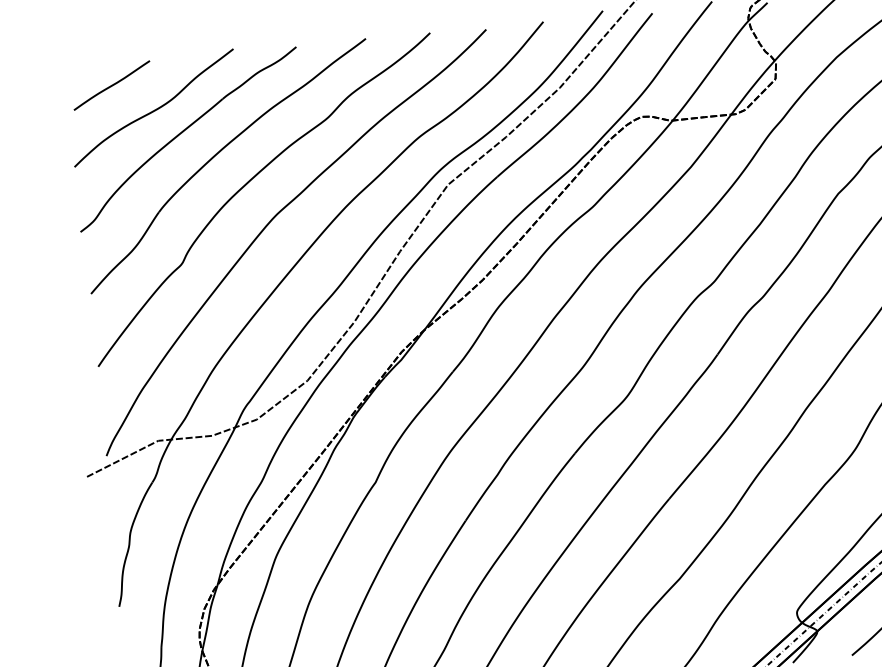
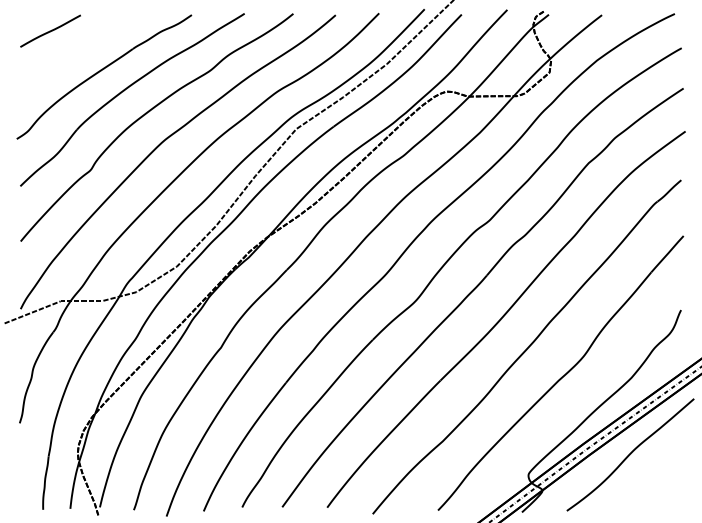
curve: (155, 108) -> (81, 51), removed

